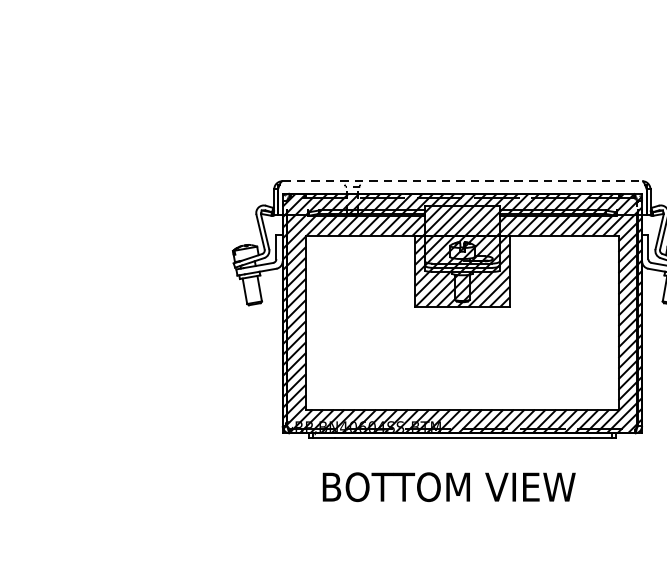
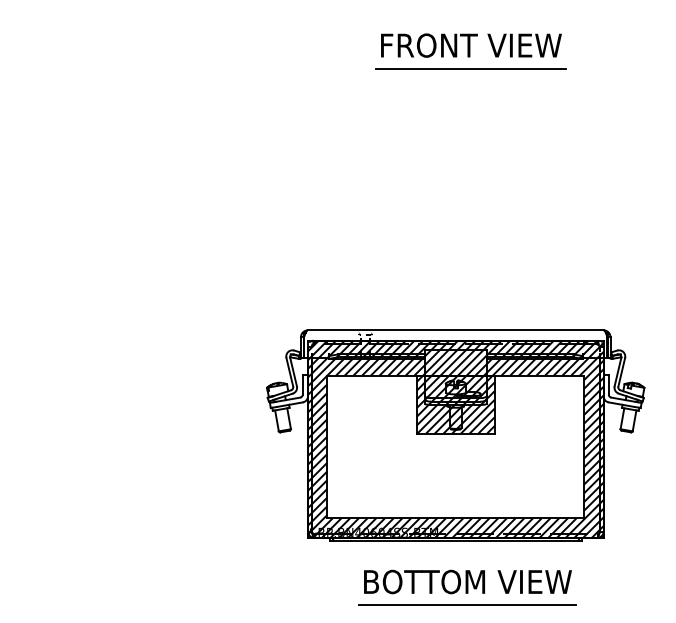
line: (462, 181) -> (455, 330), dashed -> solid
text: (448, 486) -> (467, 581), moved
line: (476, 515) -> (467, 605), added

